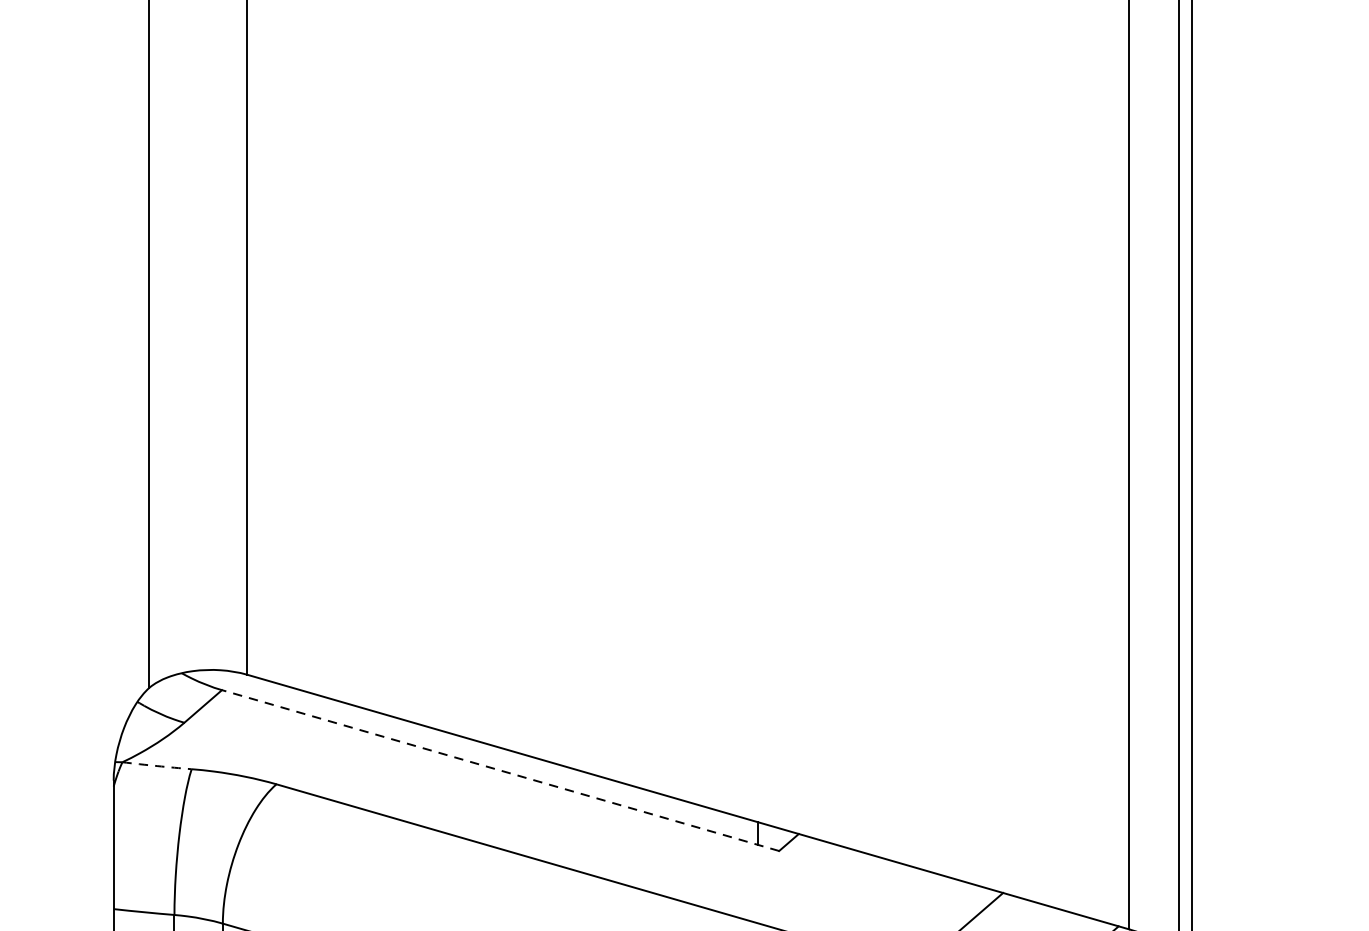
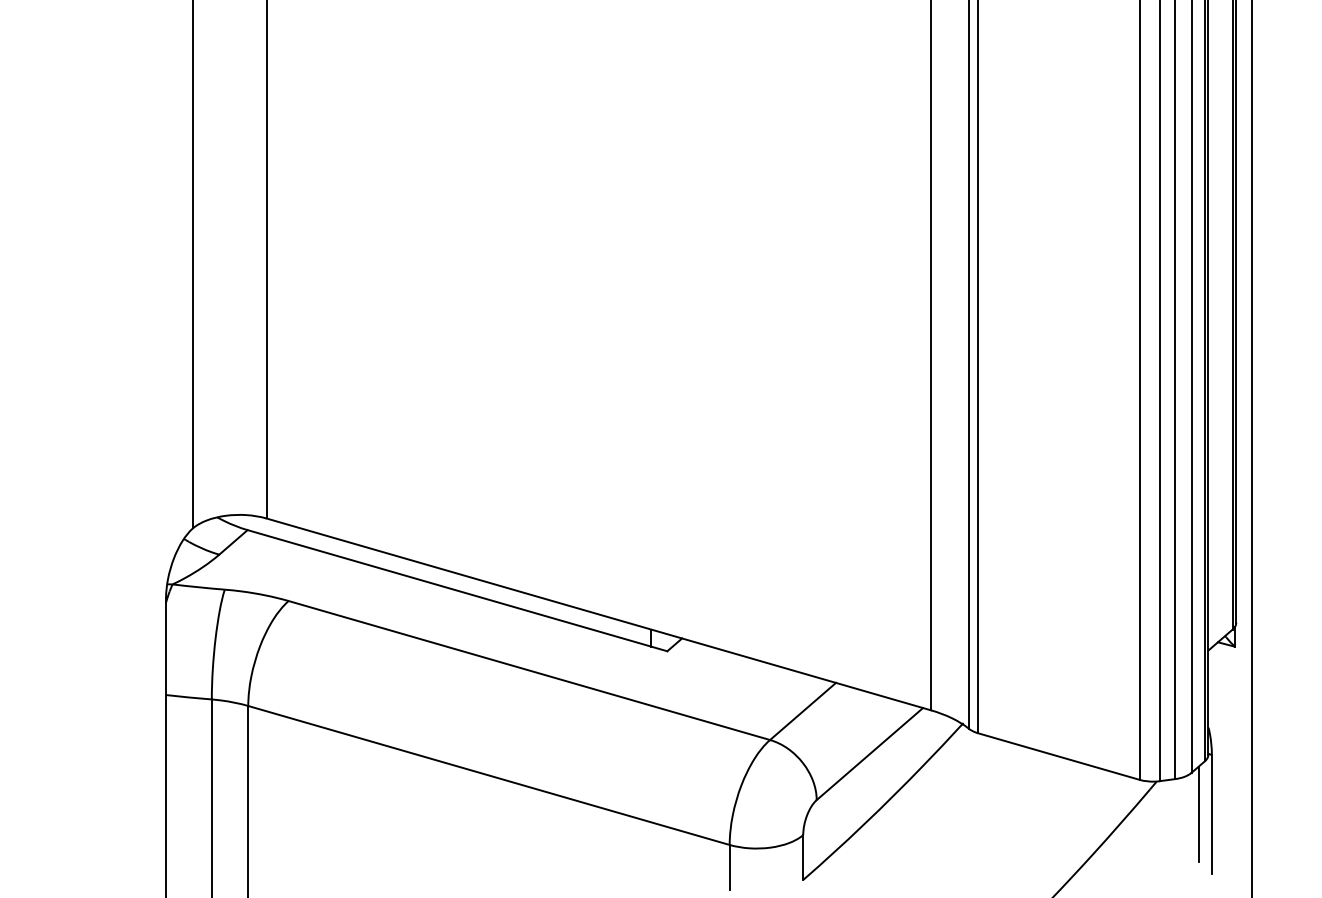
arc: (156, 766) -> (198, 587), dashed -> solid
line: (500, 770) -> (457, 590), dashed -> solid

